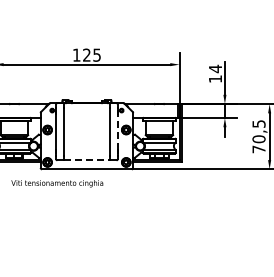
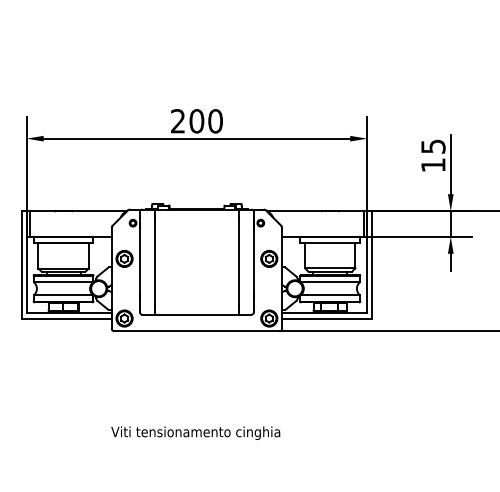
text: (86, 54) -> (196, 120), 125 -> 200
text: (215, 68) -> (433, 145), 14 -> 15
line: (117, 131) -> (253, 261), dashed -> solid
line: (86, 160) -> (196, 315), dashed -> solid
text: (57, 183) -> (196, 432), moved

